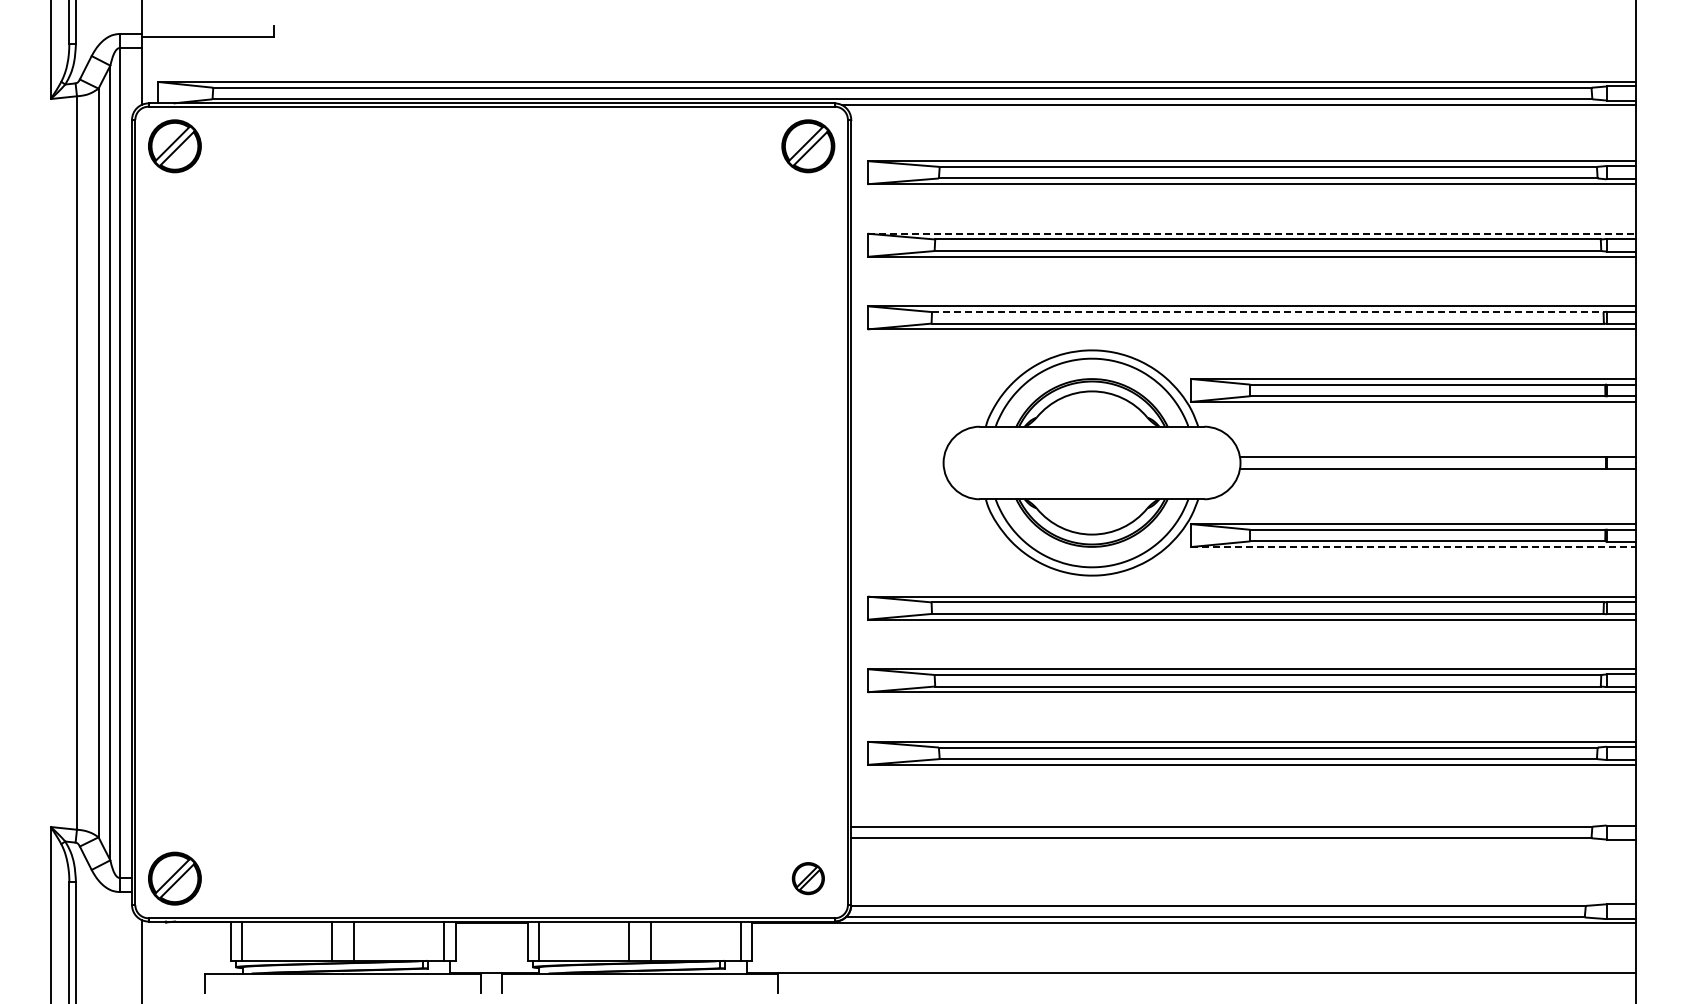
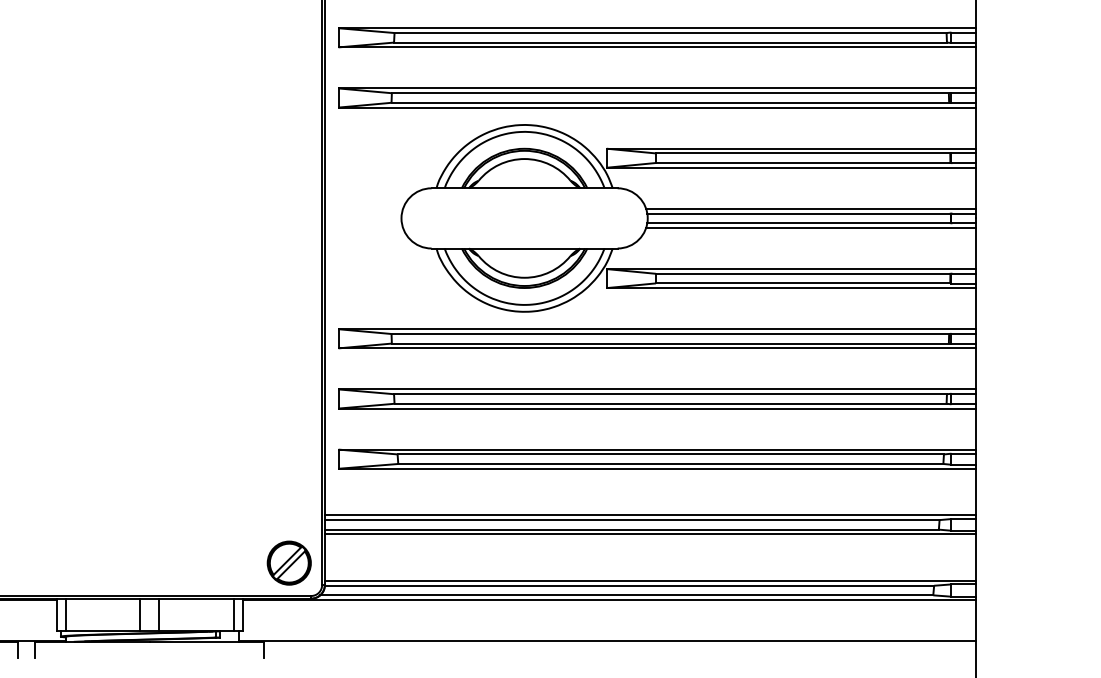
line: (1252, 233) -> (657, 28), dashed -> solid
line: (1267, 312) -> (670, 93), dashed -> solid
line: (1437, 451) -> (811, 208), added
line: (1437, 474) -> (811, 227), added
line: (1413, 547) -> (791, 288), dashed -> solid
line: (1243, 820) -> (650, 514), added
line: (1243, 844) -> (650, 534), added
part: (808, 878) -> (289, 563), size x1.67
line: (1243, 900) -> (650, 581), added

